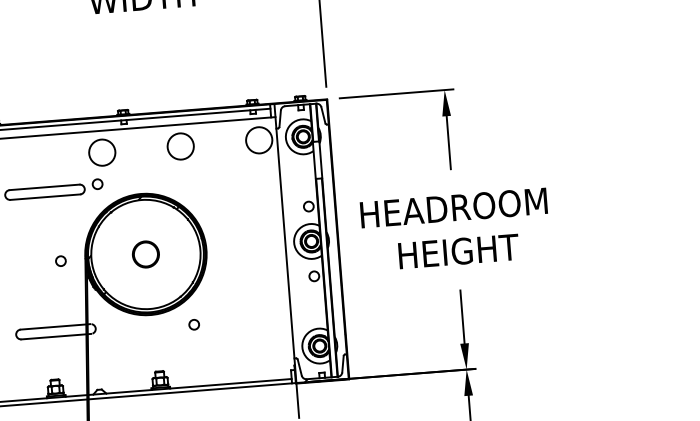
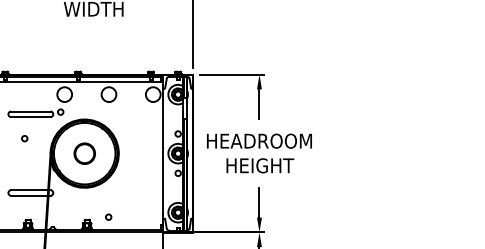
circle: (145, 254) -> (84, 153), size x1.4
circle: (60, 260) -> (24, 138), moved
circle: (193, 323) -> (108, 216), moved

